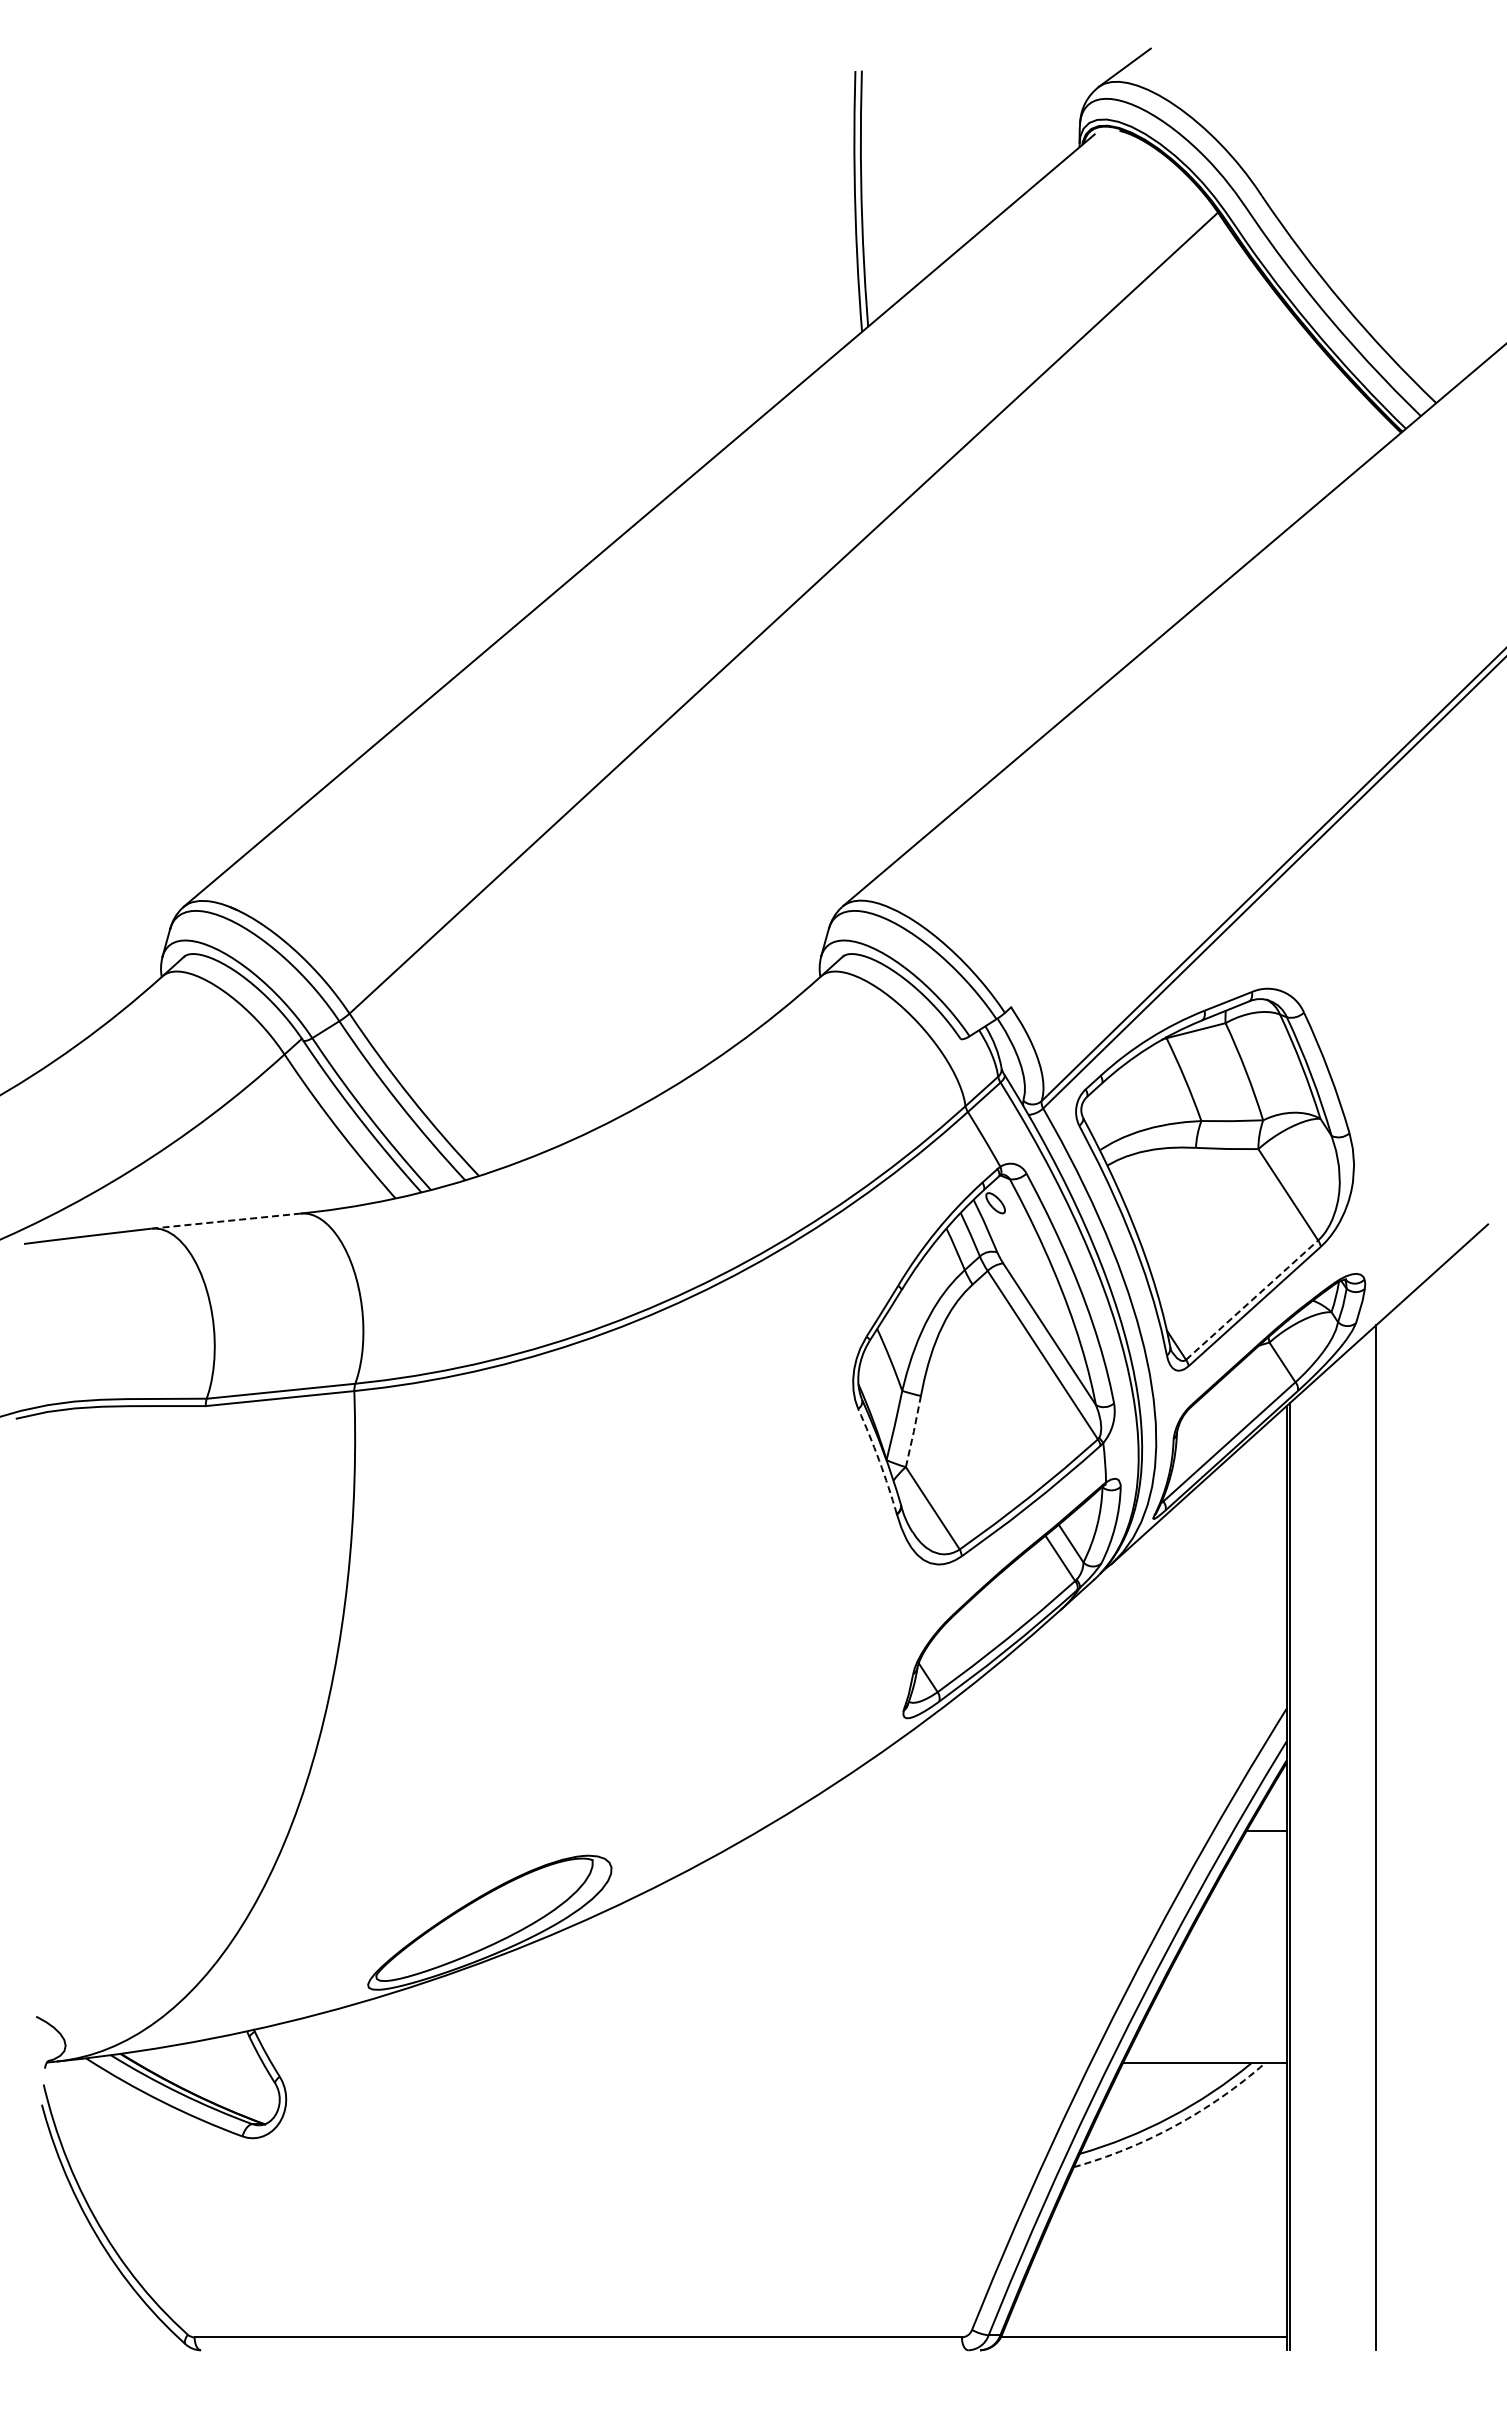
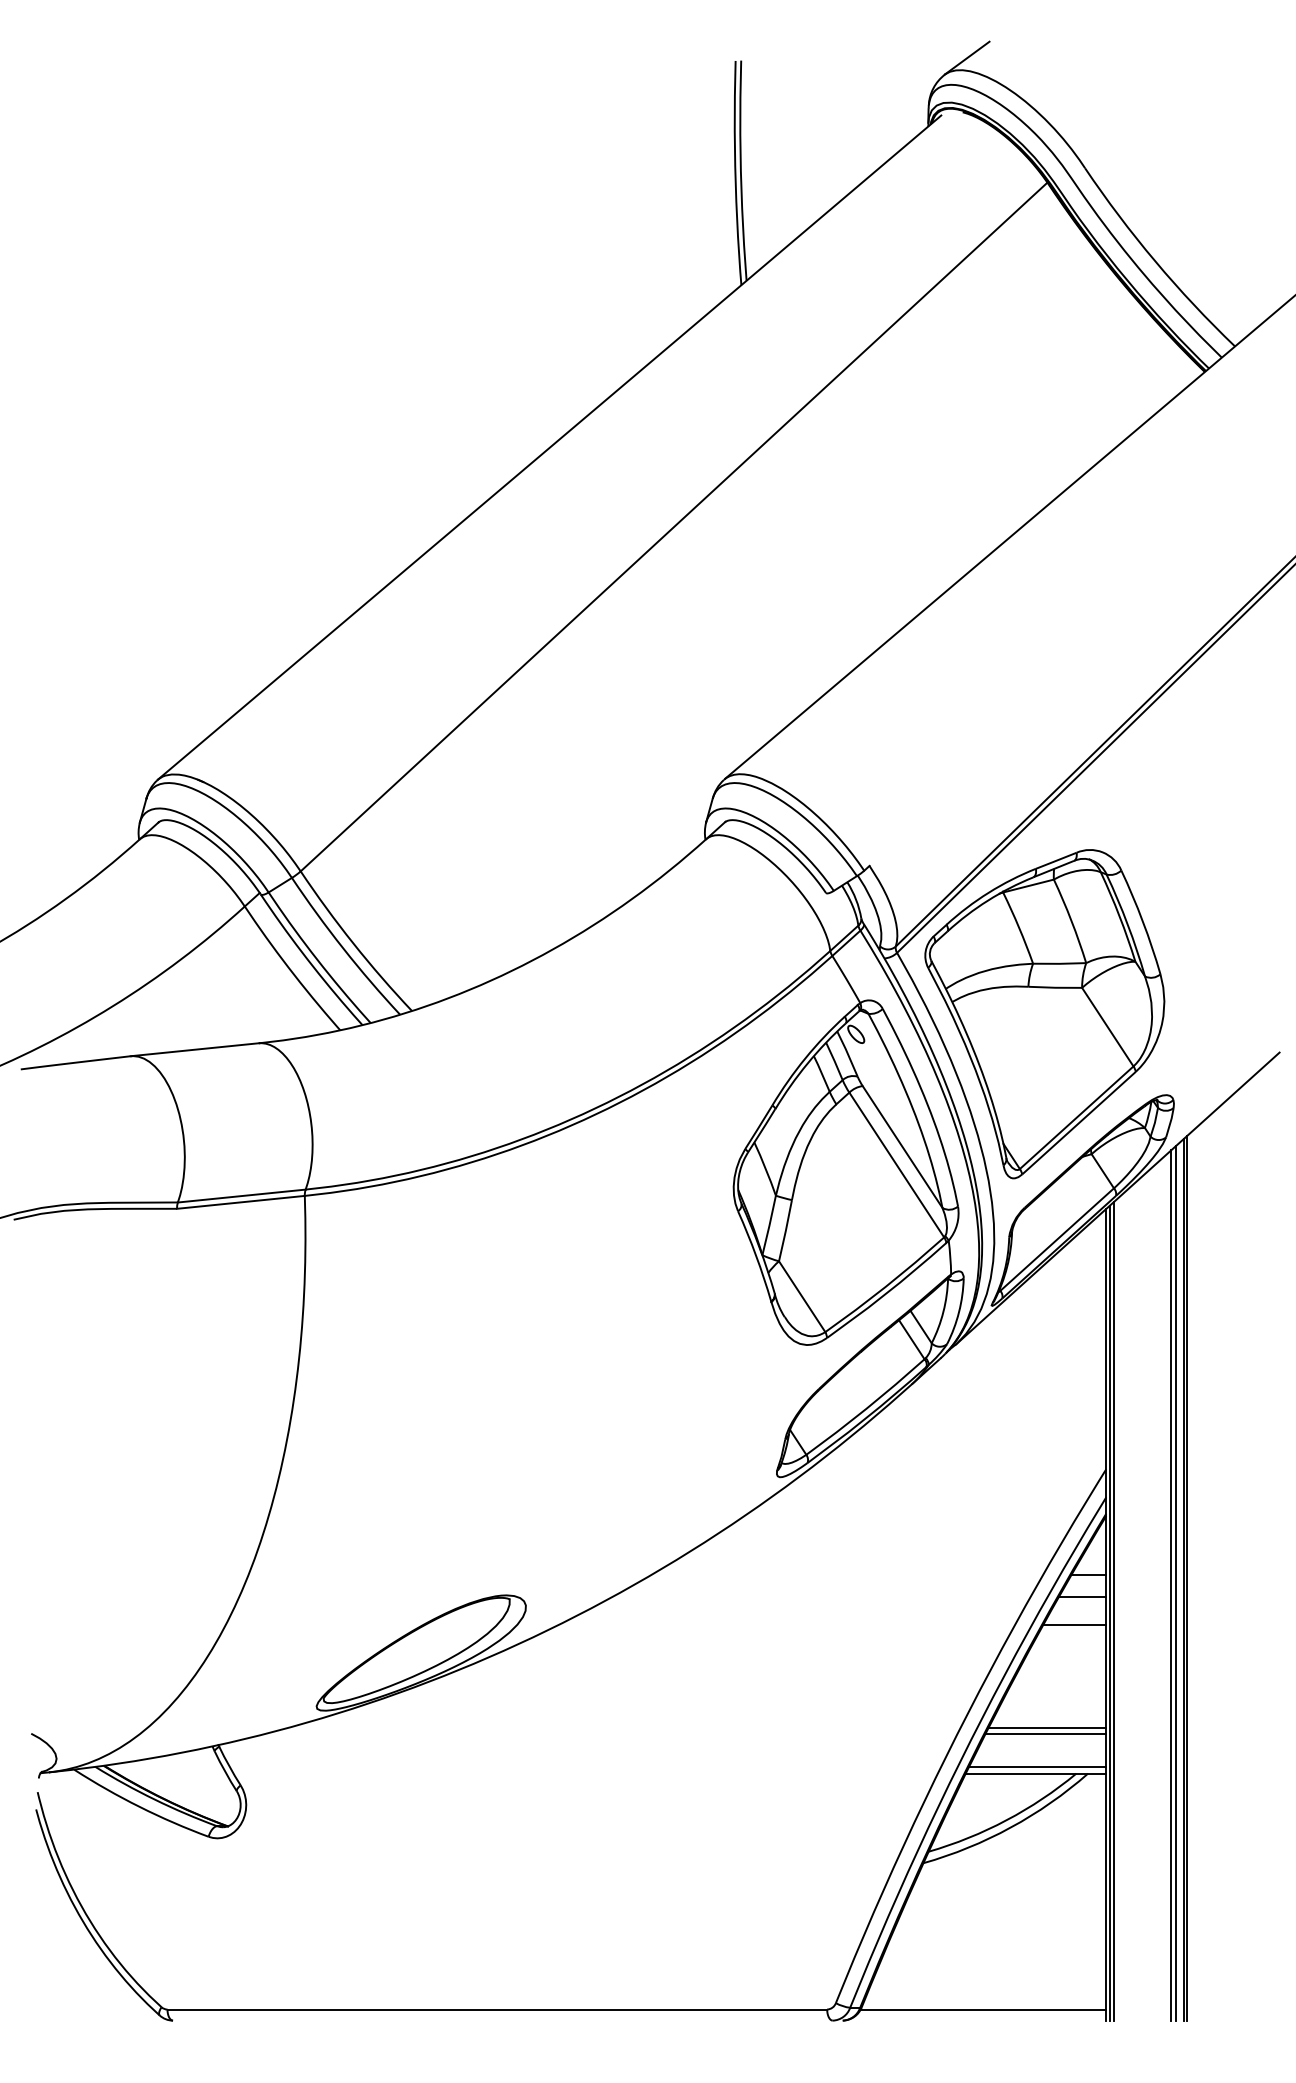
line: (226, 1221) -> (194, 1050), dashed -> solid
line: (1252, 1299) -> (1077, 1117), dashed -> solid
line: (913, 1431) -> (785, 1230), dashed -> solid
arc: (879, 1460) -> (756, 1255), dashed -> solid
line: (1379, 1835) -> (1186, 1578), added
line: (1367, 1841) -> (1175, 1583), added
line: (1361, 1844) -> (1170, 1585), added
line: (1258, 1857) -> (1082, 1596), added
line: (1295, 1873) -> (1114, 1610), added
line: (1249, 1890) -> (1074, 1625), added
line: (1217, 2009) -> (1046, 1727), added
line: (1216, 2016) -> (1046, 1733), added
line: (1206, 2055) -> (1037, 1767), added
arc: (1175, 2125) -> (1010, 1827), dashed -> solid

